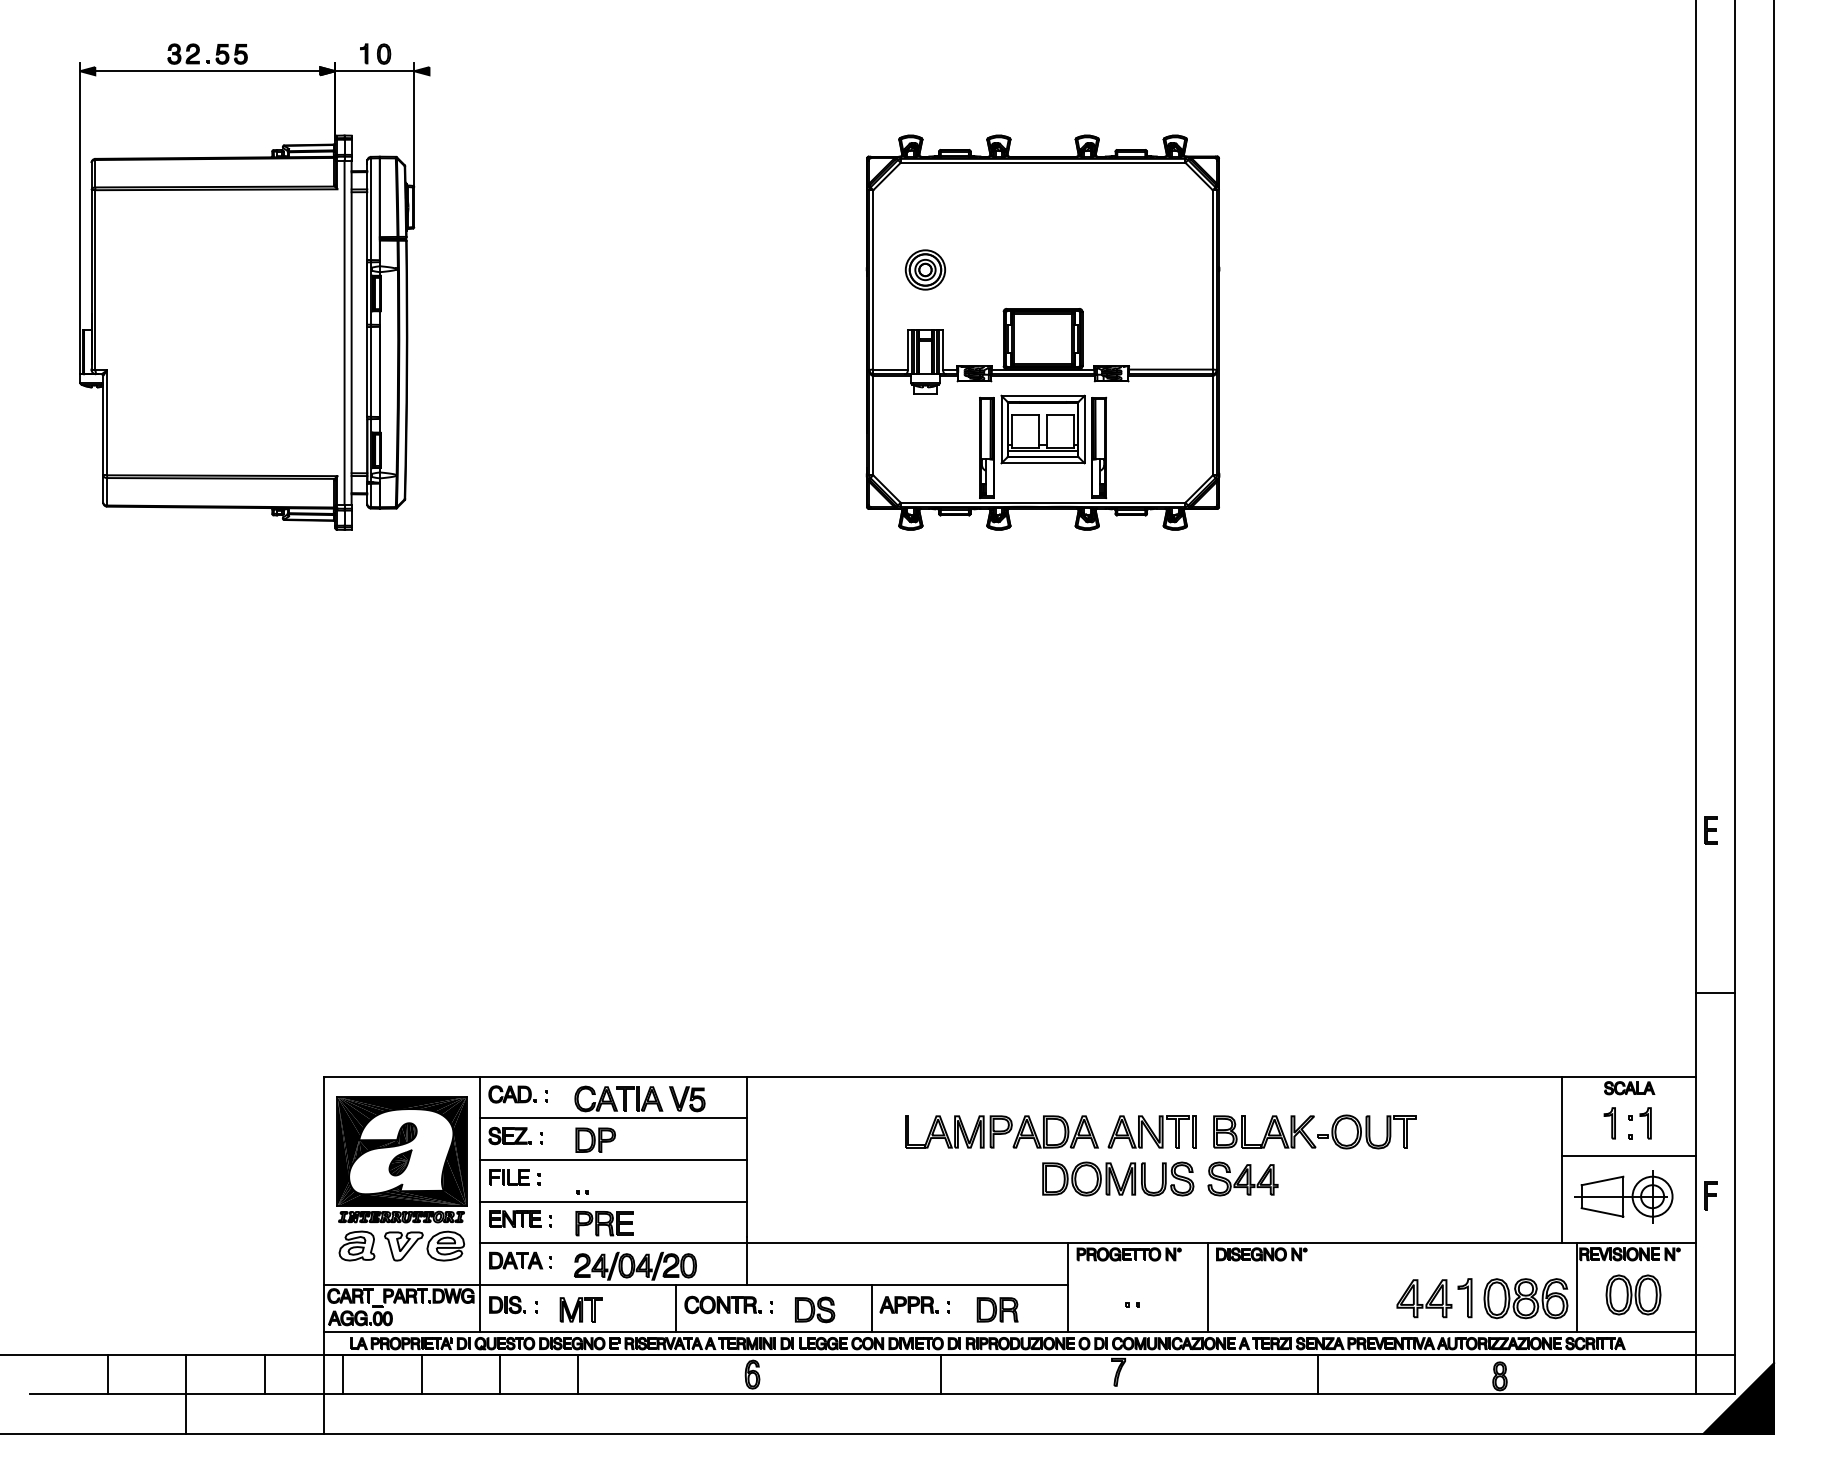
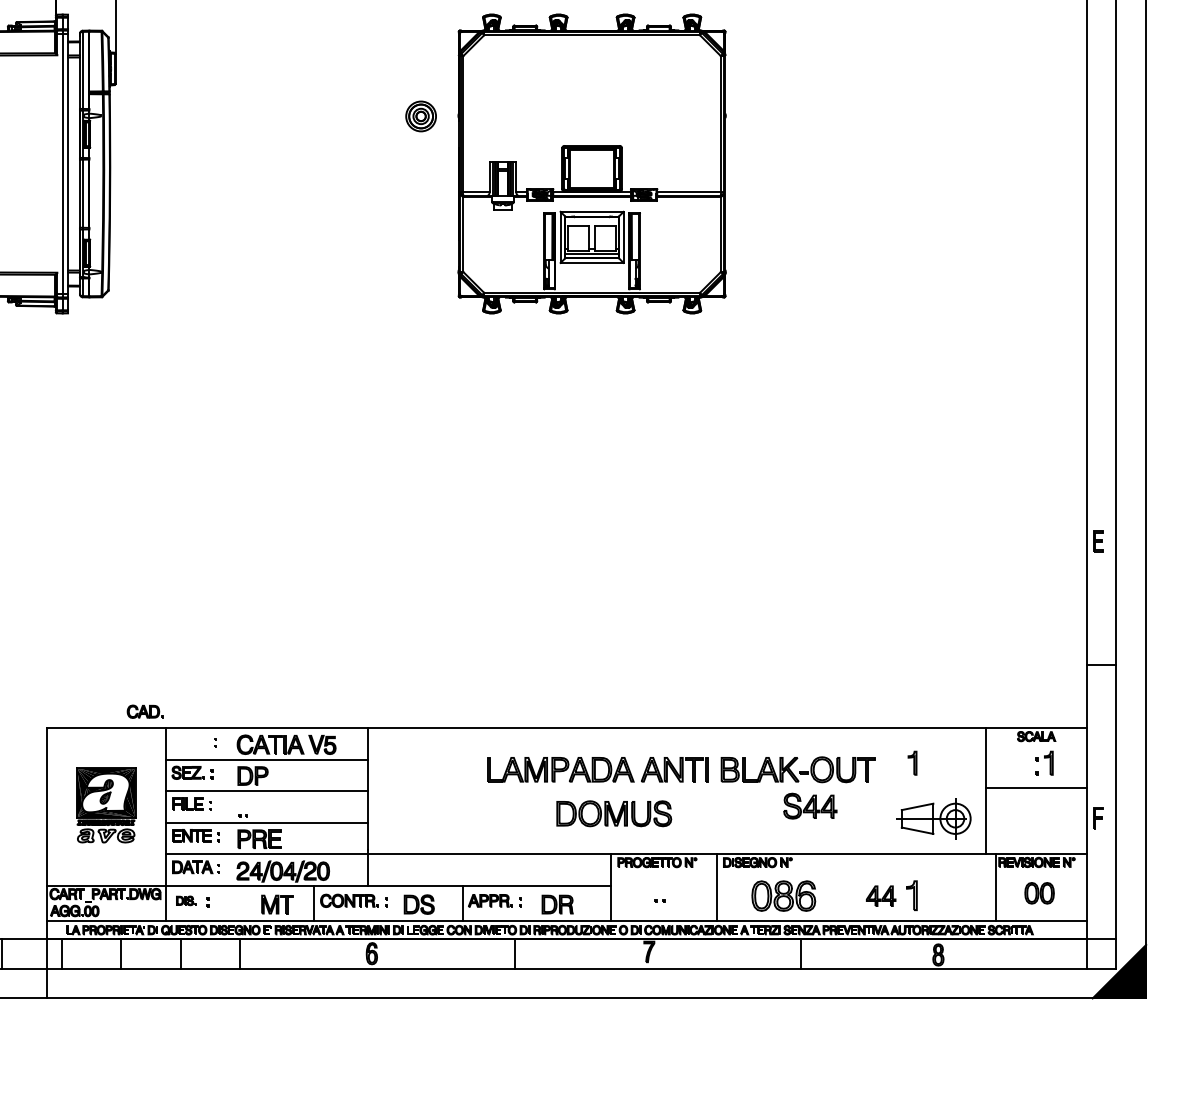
part: (925, 269) -> (421, 116), moved
part: (512, 1094) -> (145, 711), moved
part: (1609, 1123) -> (912, 763), moved
part: (401, 1178) -> (105, 805), size x0.6
part: (1118, 1178) -> (614, 813), moved
part: (1242, 1178) -> (809, 805), moved
part: (1623, 1196) -> (933, 818), moved
part: (1633, 1294) -> (1039, 892), size x0.7
part: (1424, 1298) -> (881, 895), size x0.7
part: (1525, 1298) -> (783, 895), moved
part: (507, 1304) -> (186, 900), size x0.7
part: (580, 1309) -> (277, 904), moved

